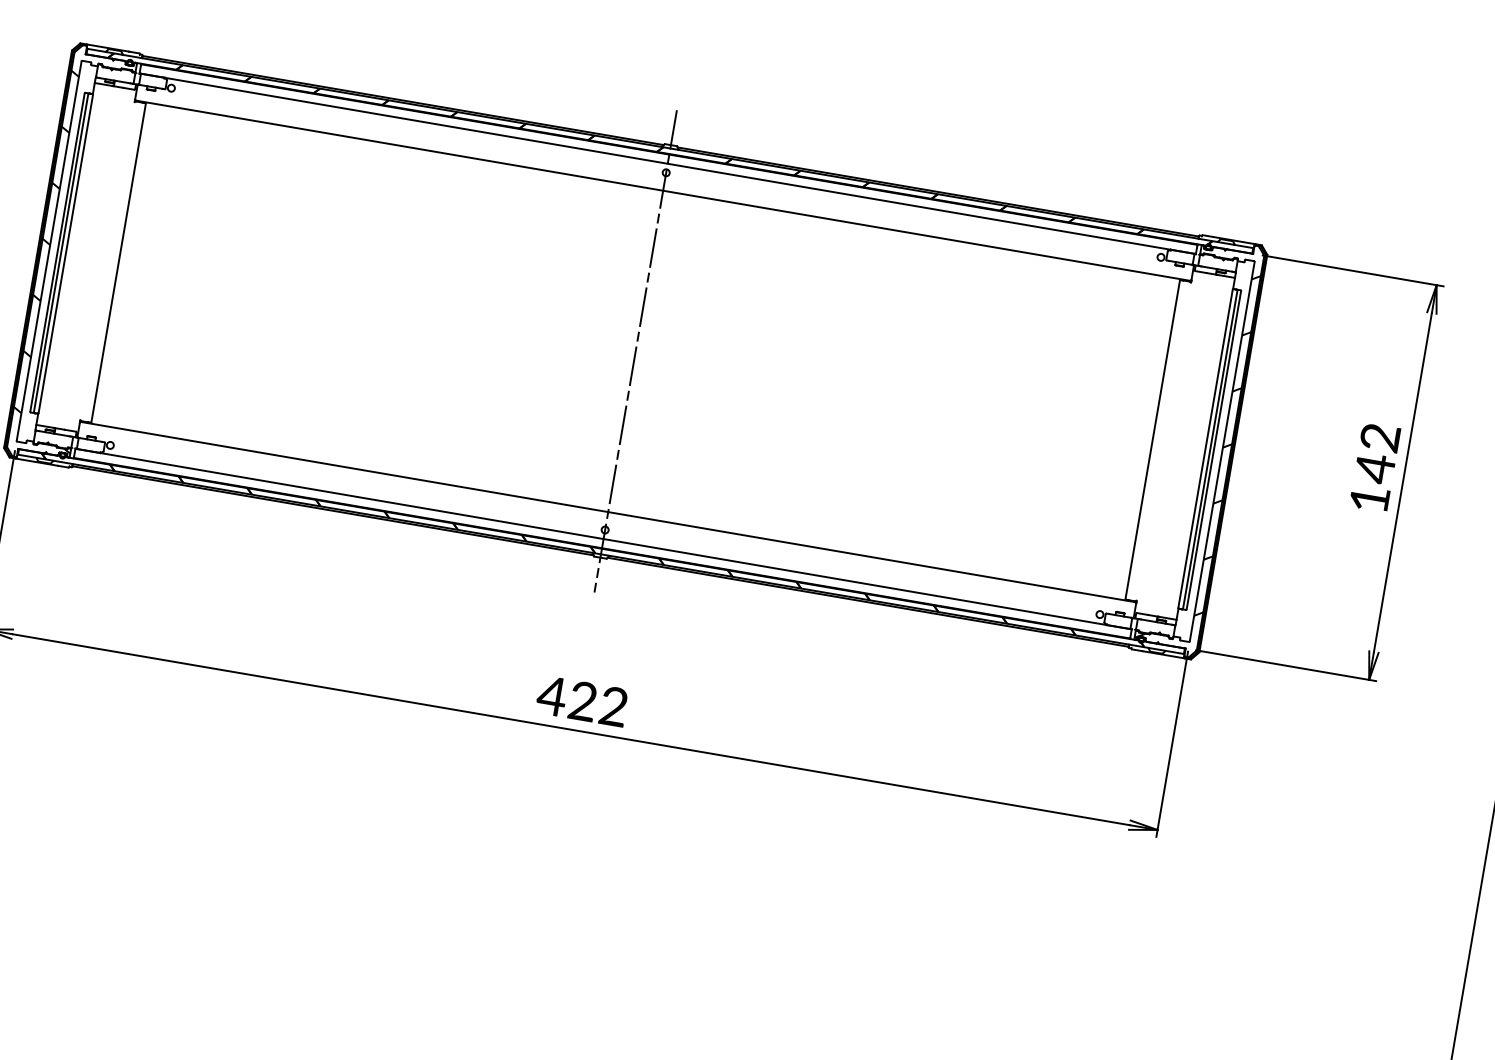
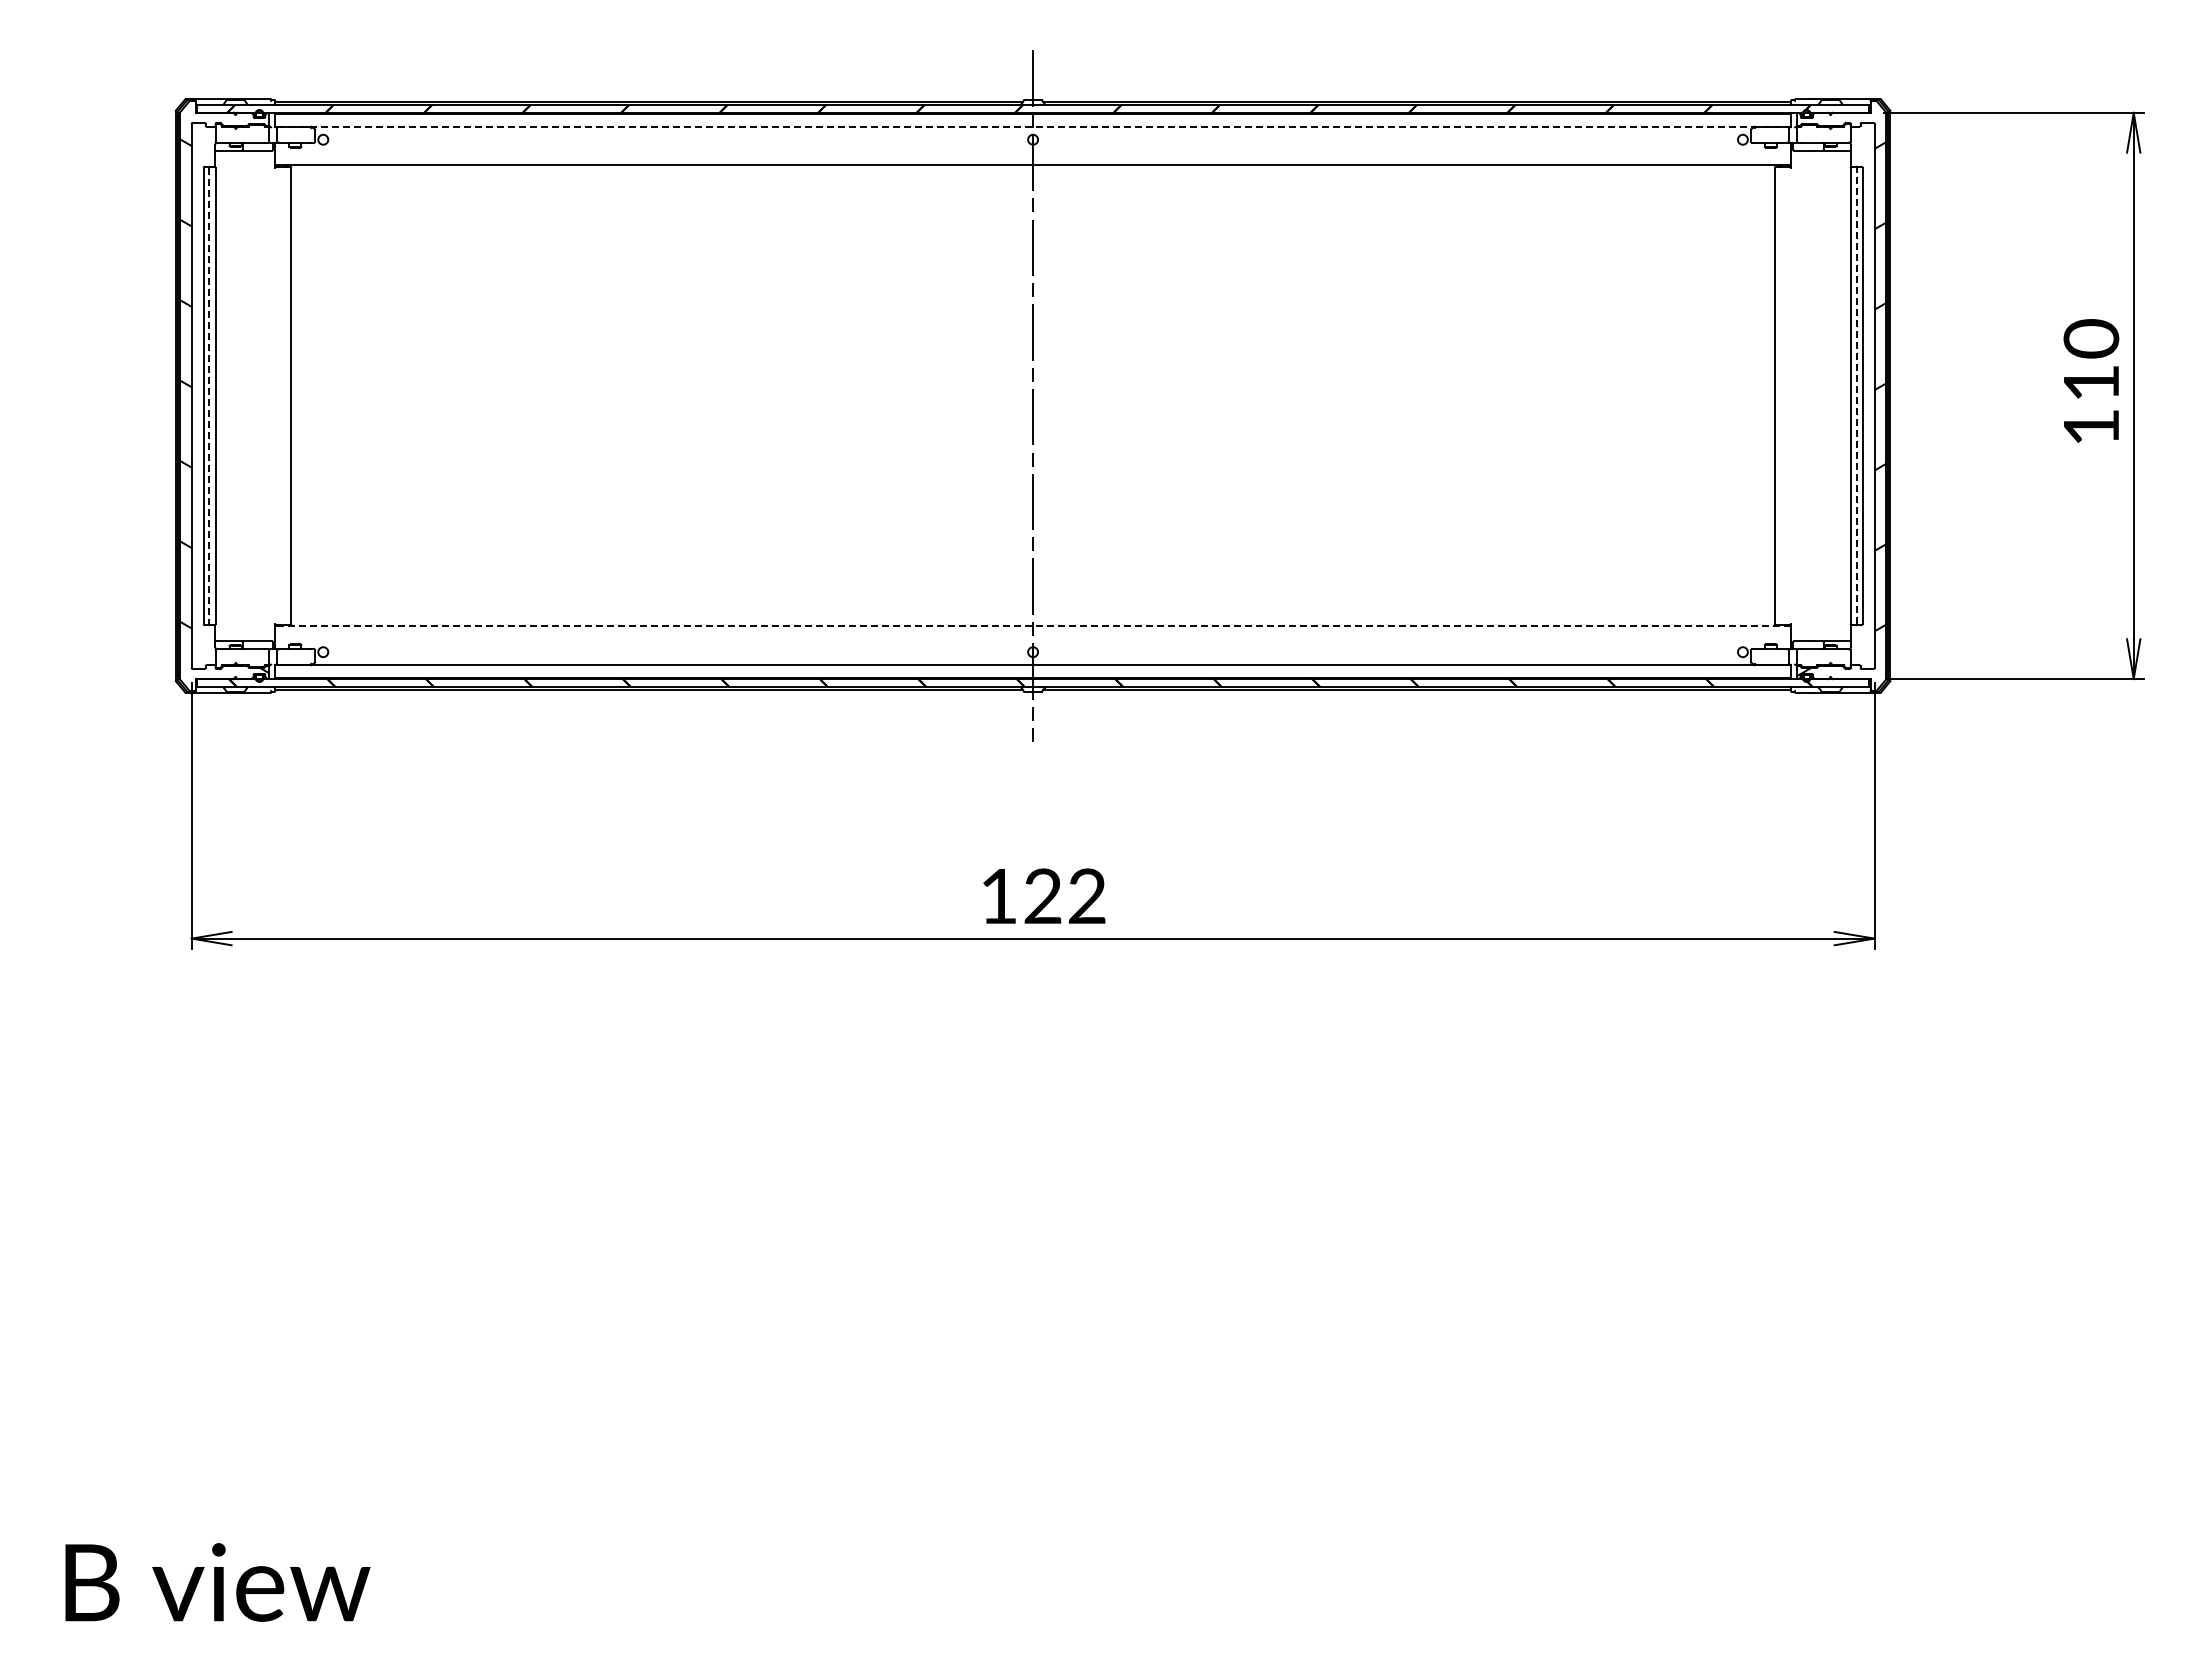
line: (668, 163) -> (1033, 126), solid -> dashed
line: (60, 253) -> (208, 396), solid -> dashed
line: (1210, 449) -> (1857, 395), solid -> dashed
text: (1377, 453) -> (2091, 361), 142 -> 110
line: (608, 512) -> (1033, 626), solid -> dashed
text: (551, 696) -> (997, 896), 422 -> 122

